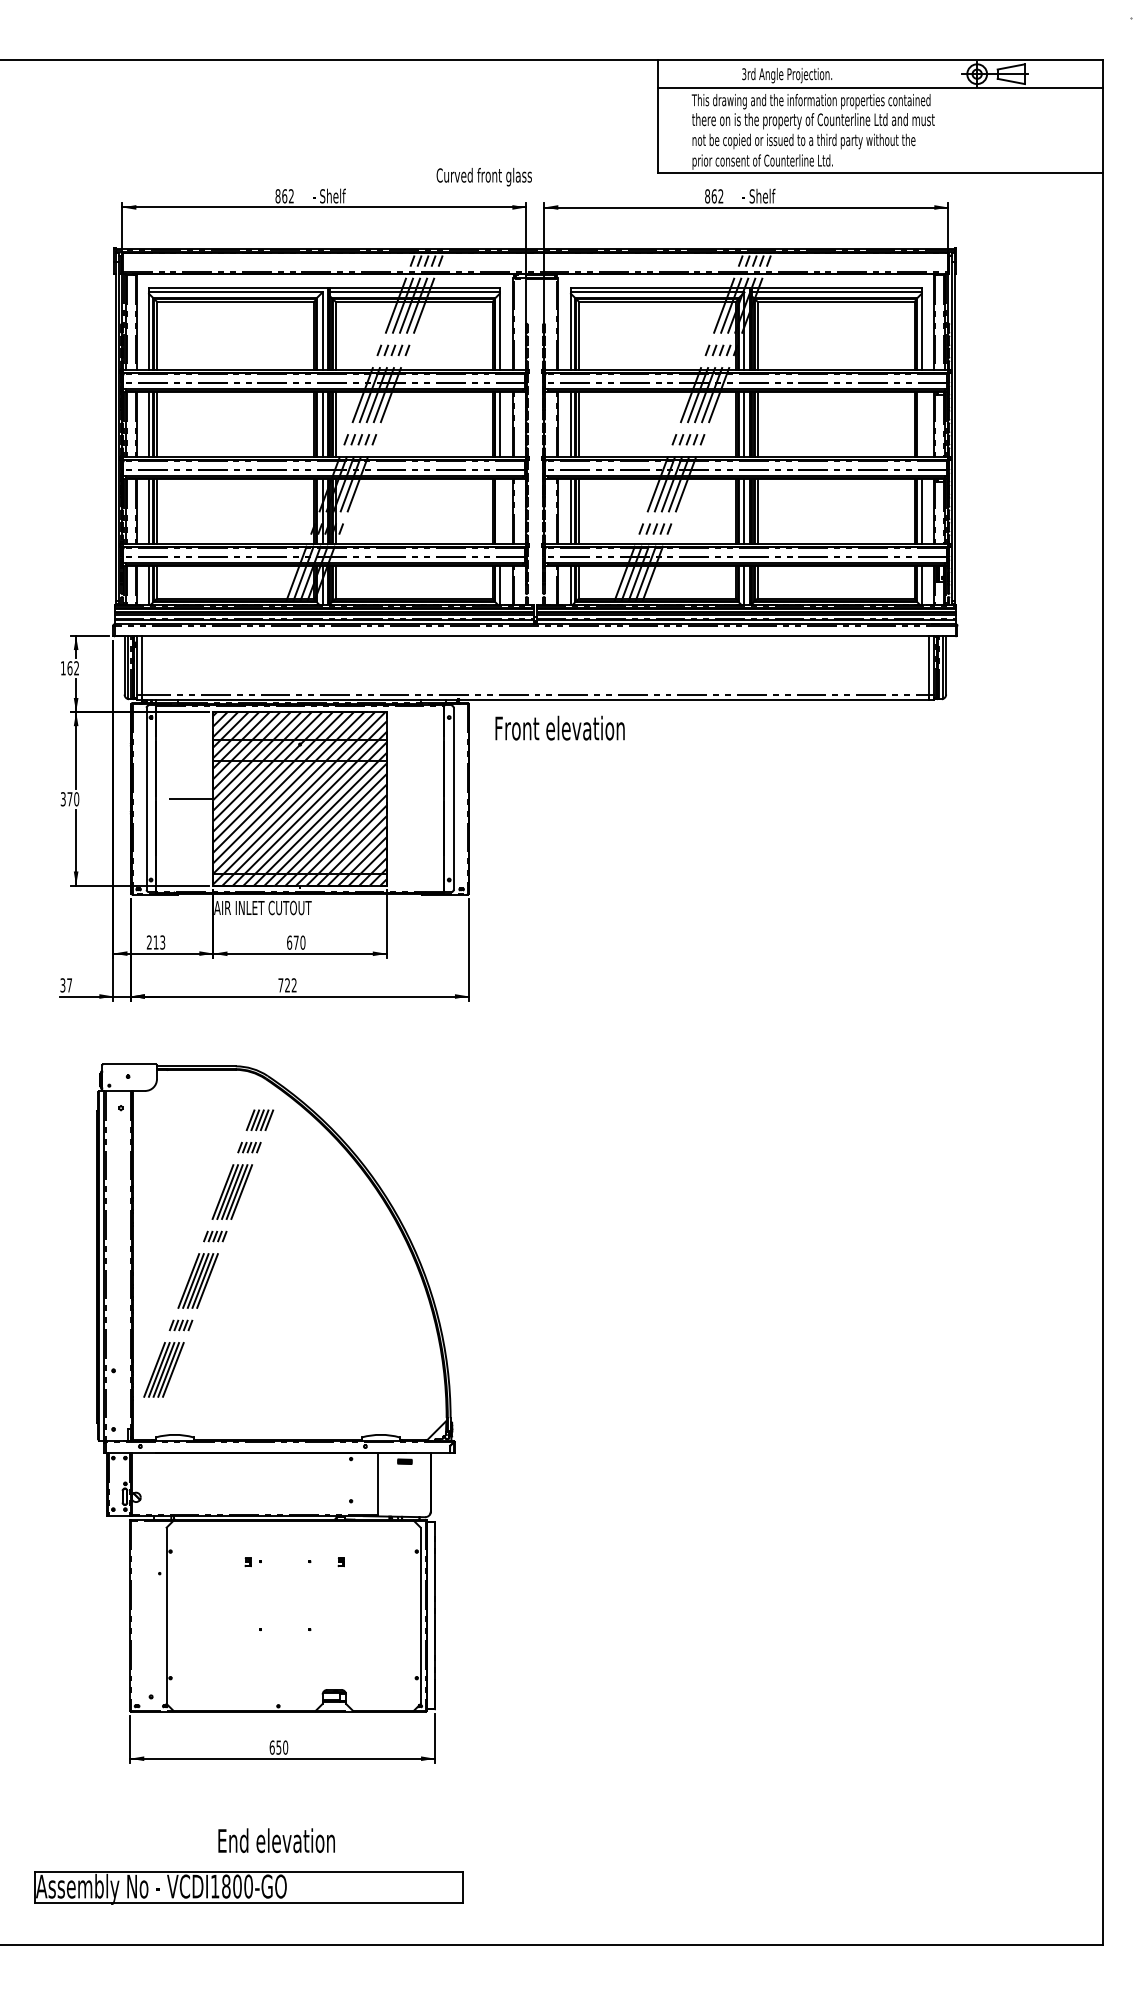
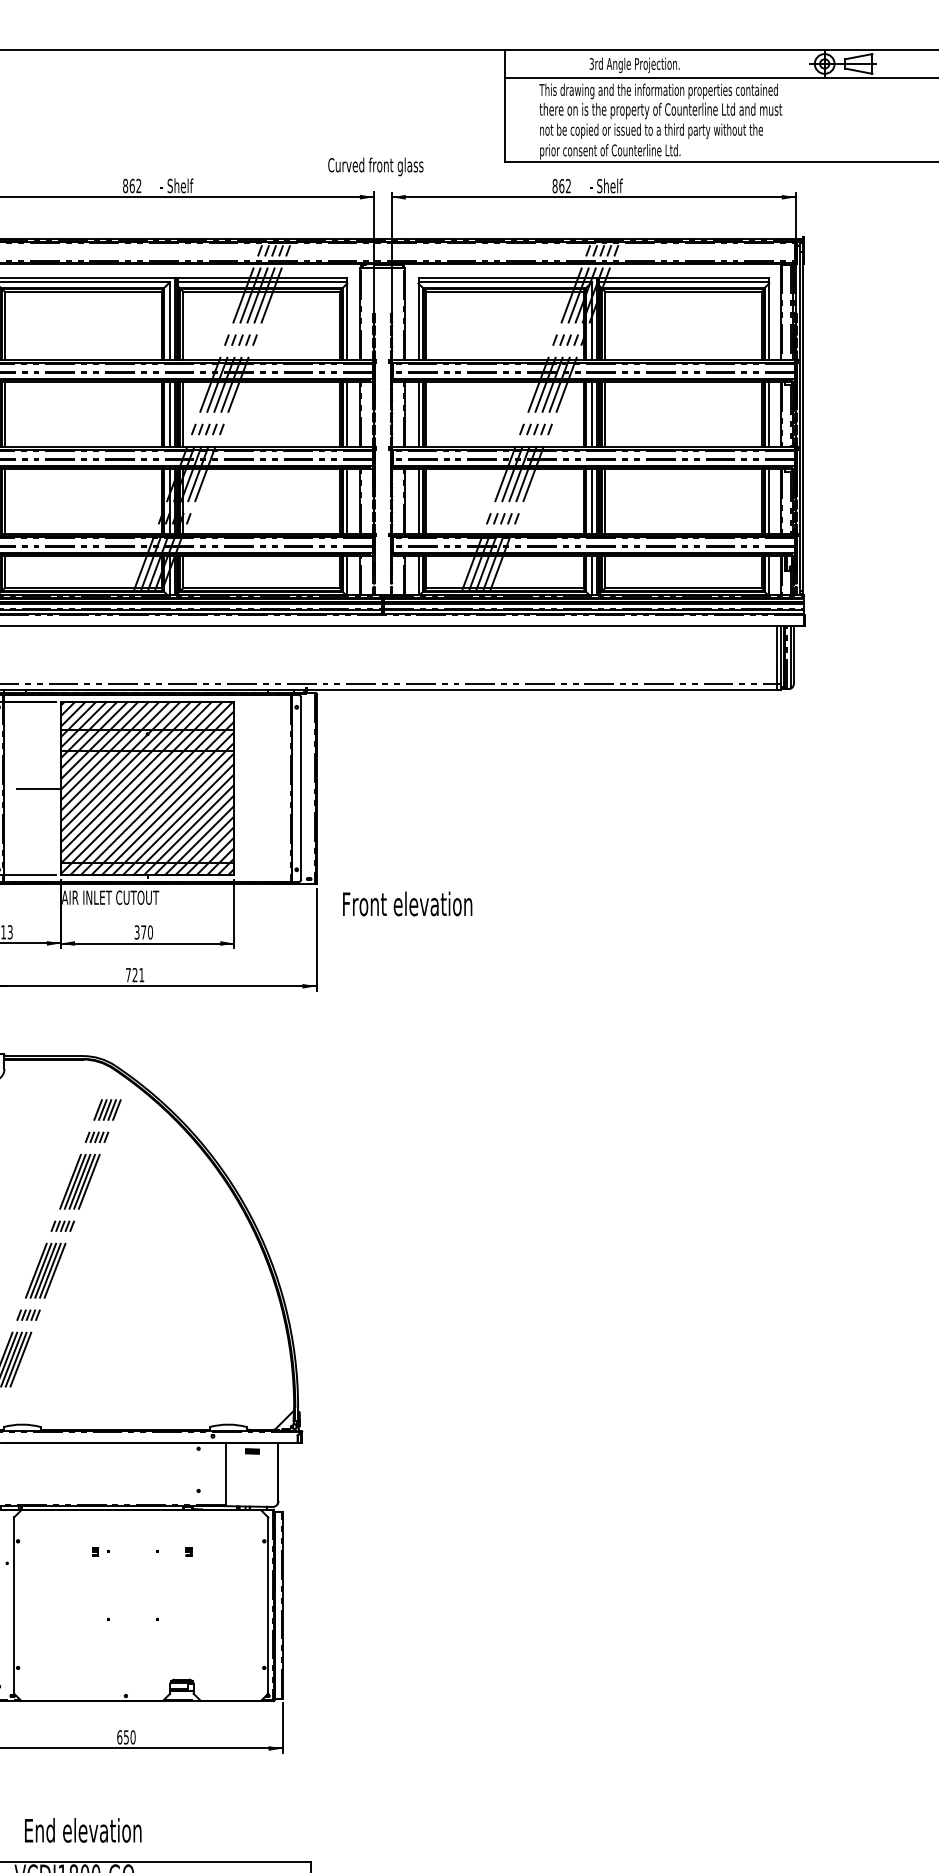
text: (483, 177) -> (375, 167), moved
line: (921, 424) -> (769, 414), added
line: (499, 511) -> (347, 501), added
text: (559, 727) -> (407, 903), moved
text: (289, 942) -> (137, 932), 670 -> 370
text: (293, 985) -> (141, 975), 722 -> 721
text: (276, 1840) -> (83, 1830), moved

